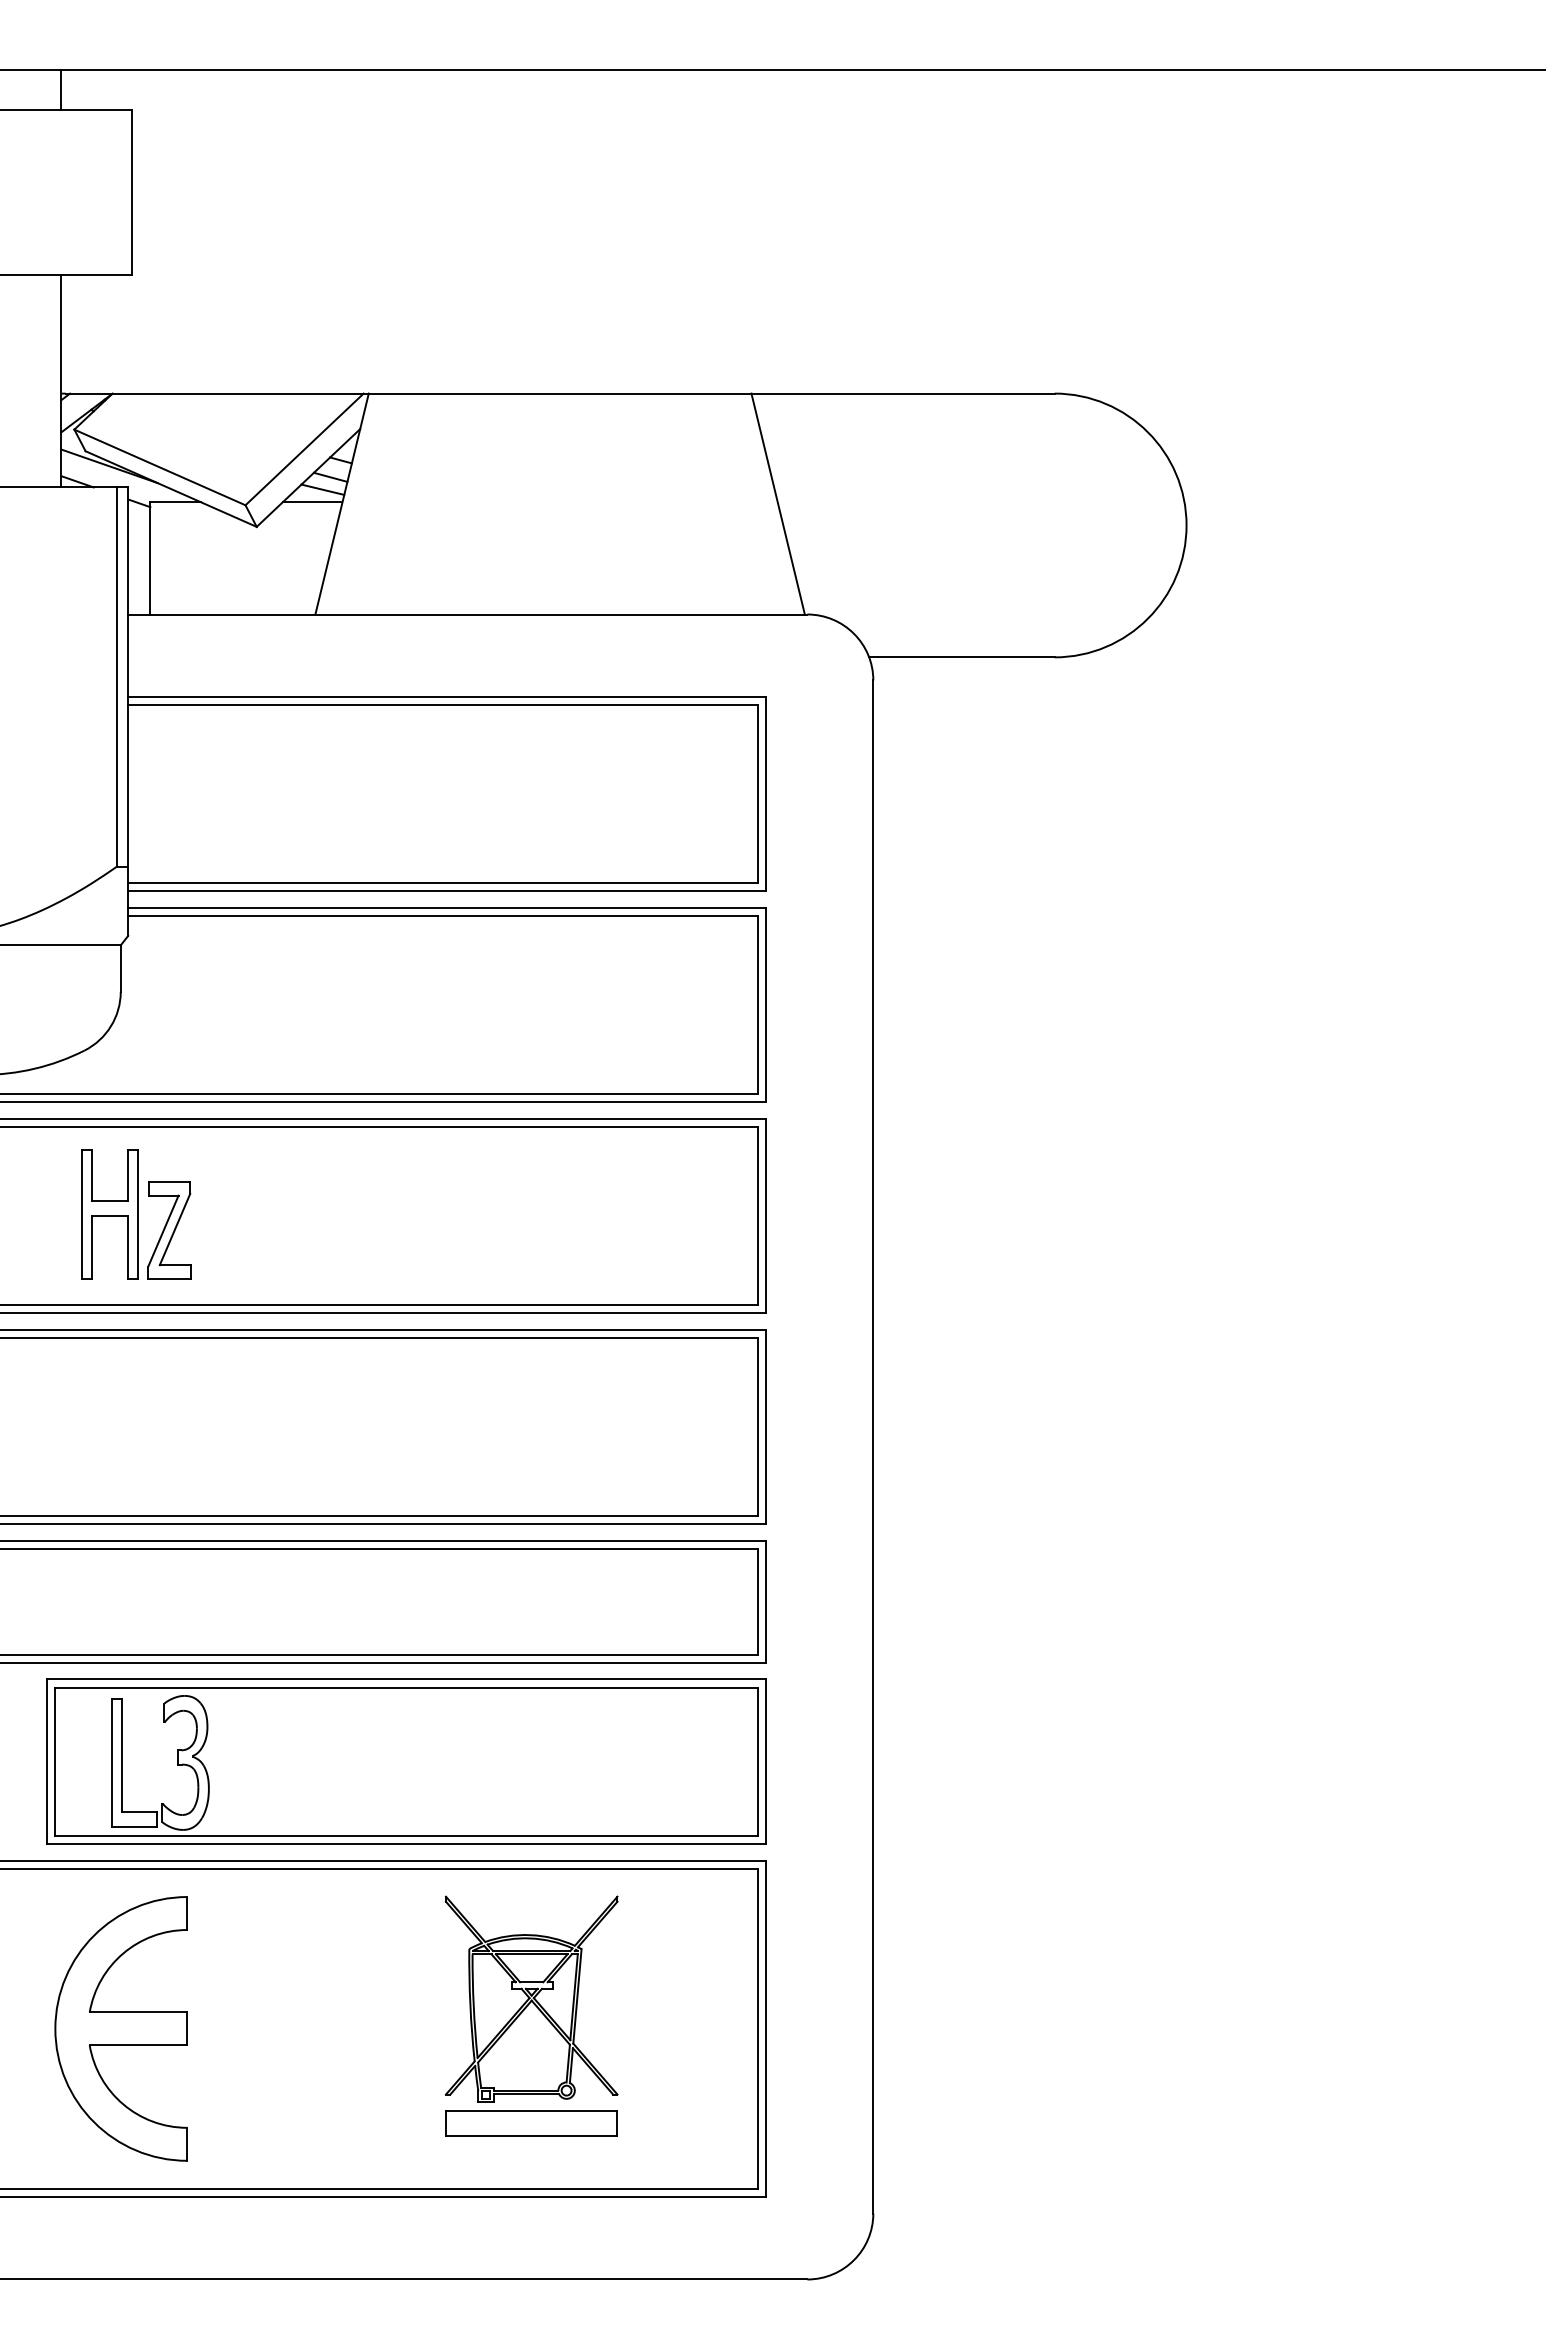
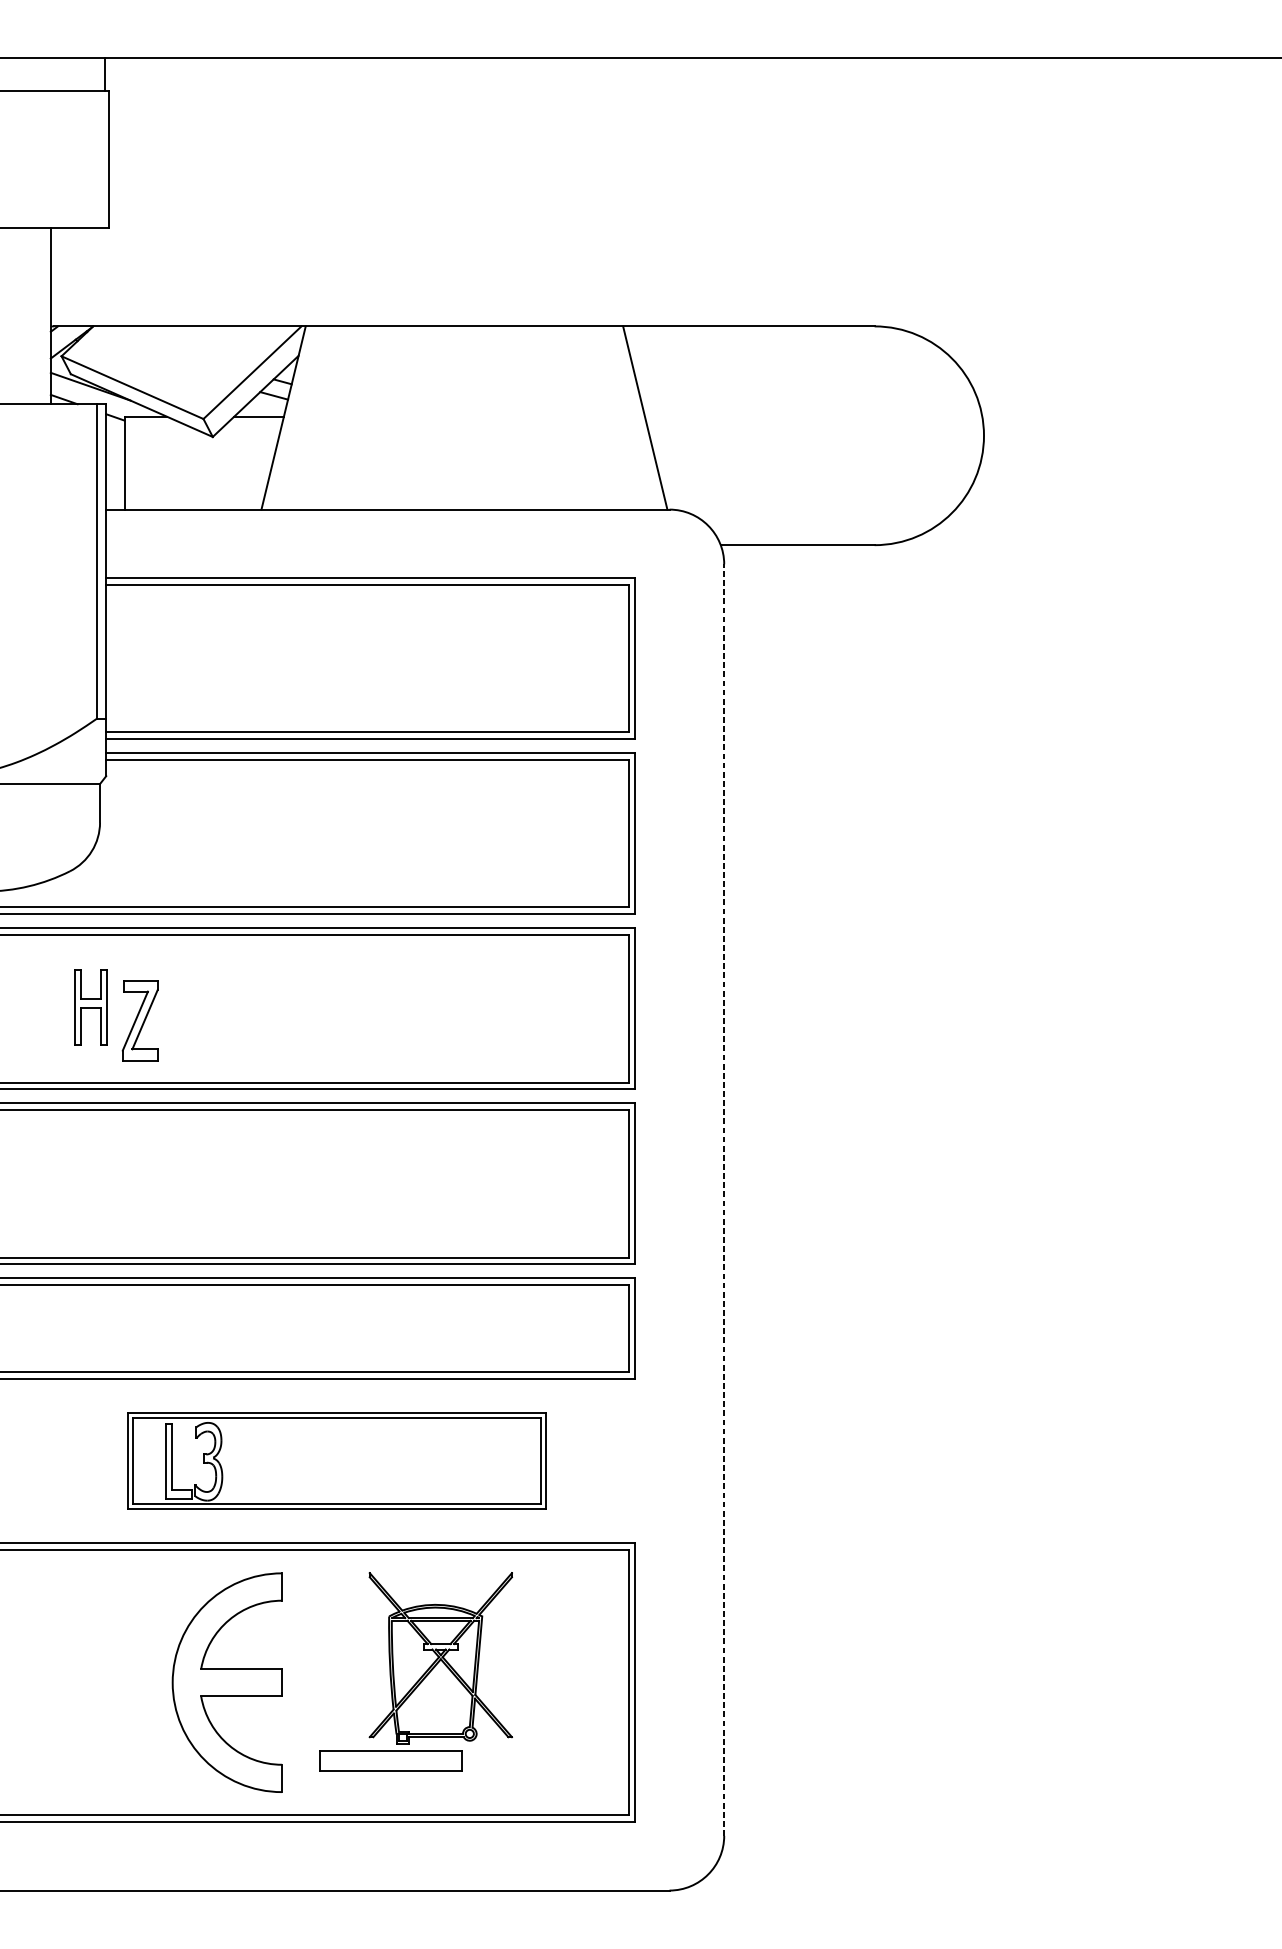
line: (61, 90) -> (104, 75), moved
line: (322, 489) -> (267, 405), removed
part: (109, 1214) -> (90, 1007), size x0.7
line: (873, 1447) -> (724, 1200), solid -> dashed
part: (406, 1761) -> (337, 1460), size x0.7
part: (120, 2028) -> (226, 1682), moved
part: (531, 2123) -> (390, 1761), moved

